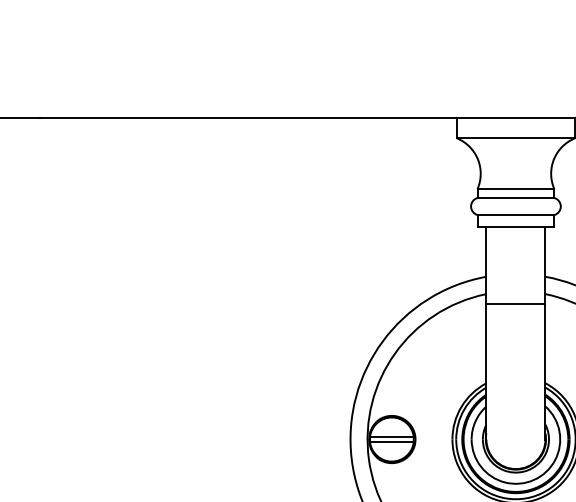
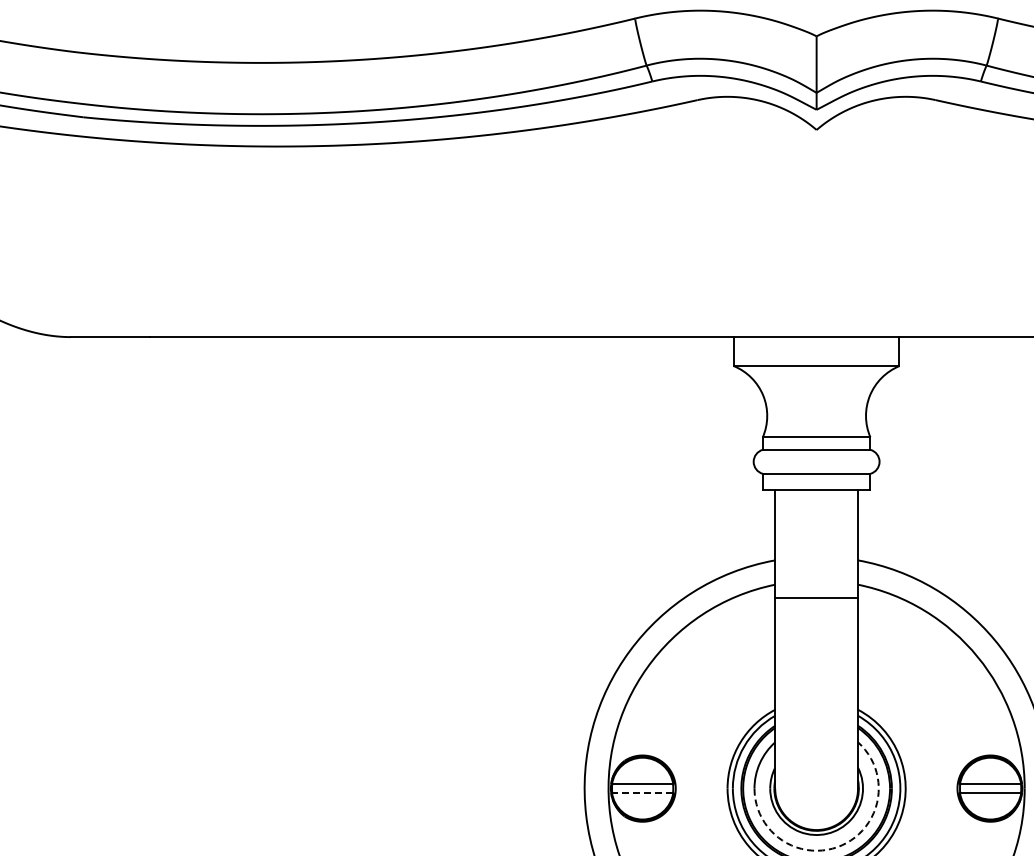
line: (391, 442) -> (642, 792), solid -> dashed
arc: (533, 480) -> (841, 845), solid -> dashed

